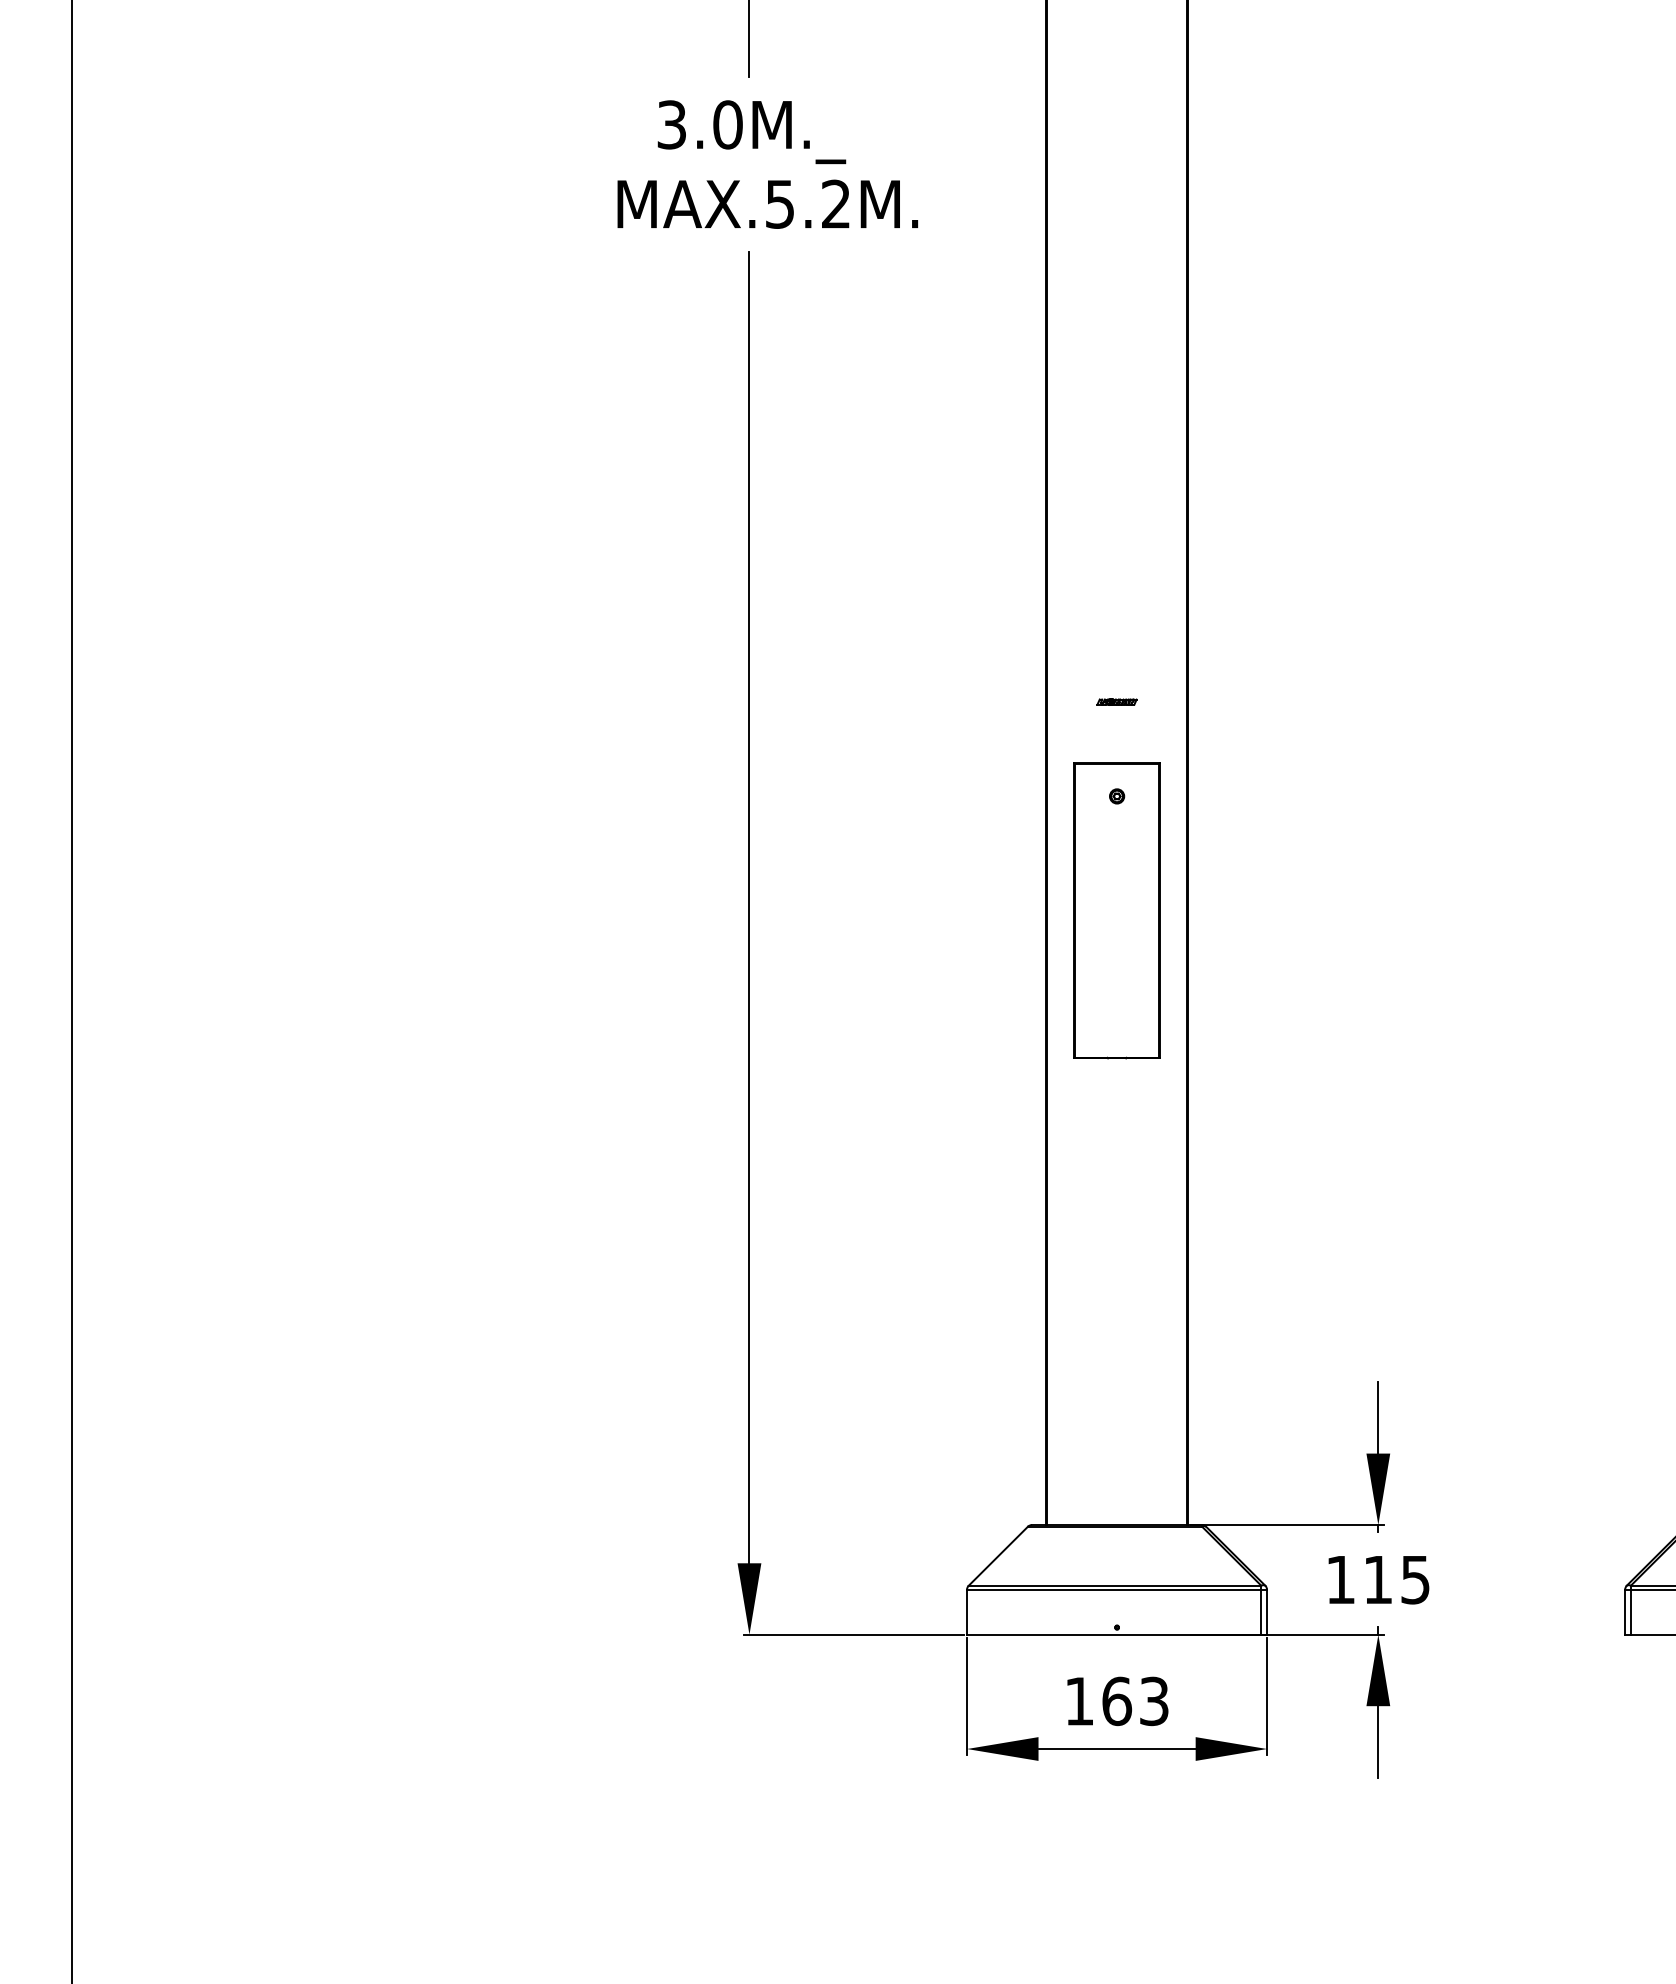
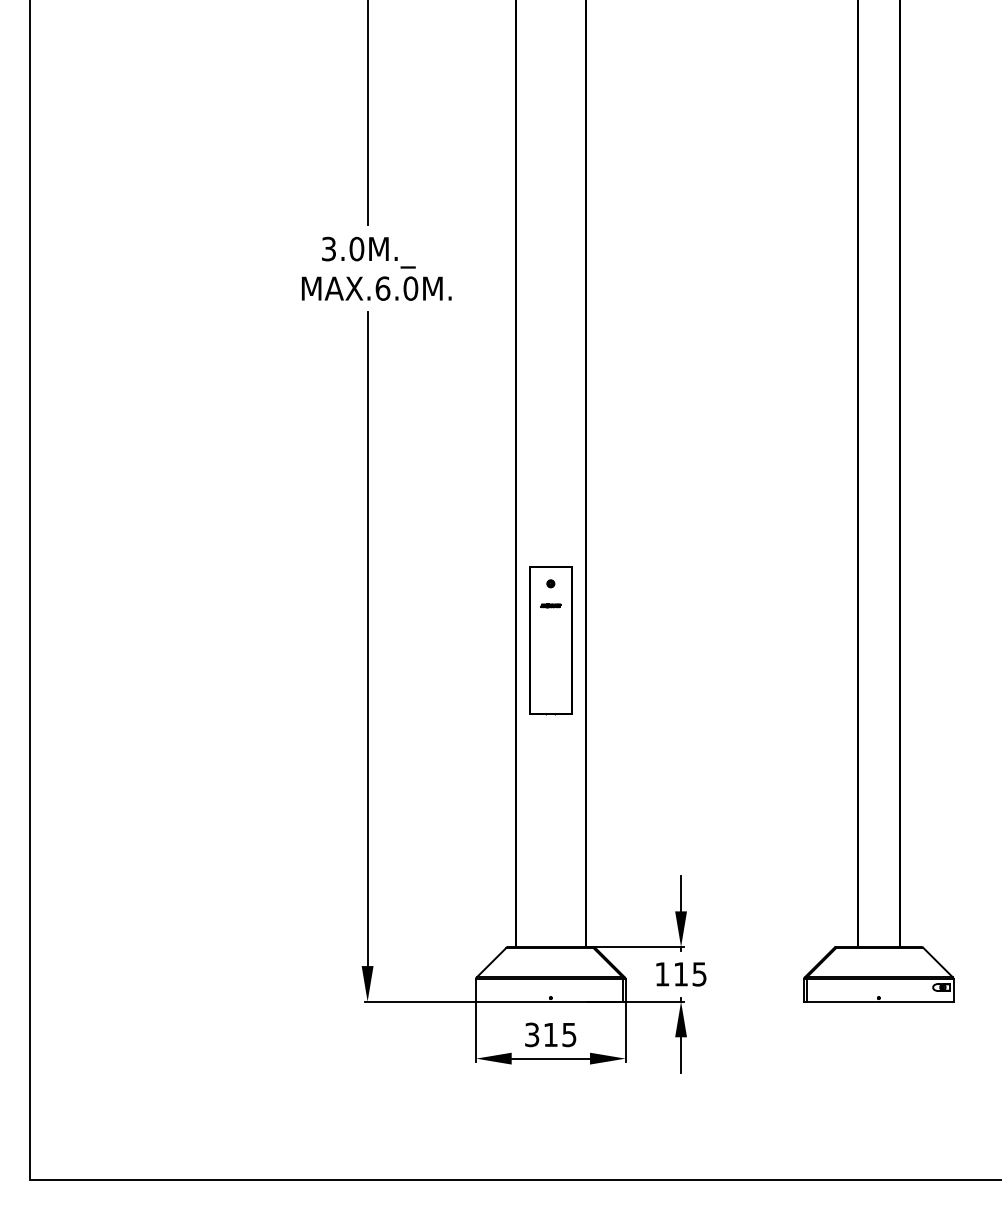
text: (807, 203) -> (396, 288), MAX.5.2M. -> MAX.6.0M.
part: (1116, 701) -> (550, 605), moved
text: (1116, 1700) -> (550, 1034), 163 -> 315

